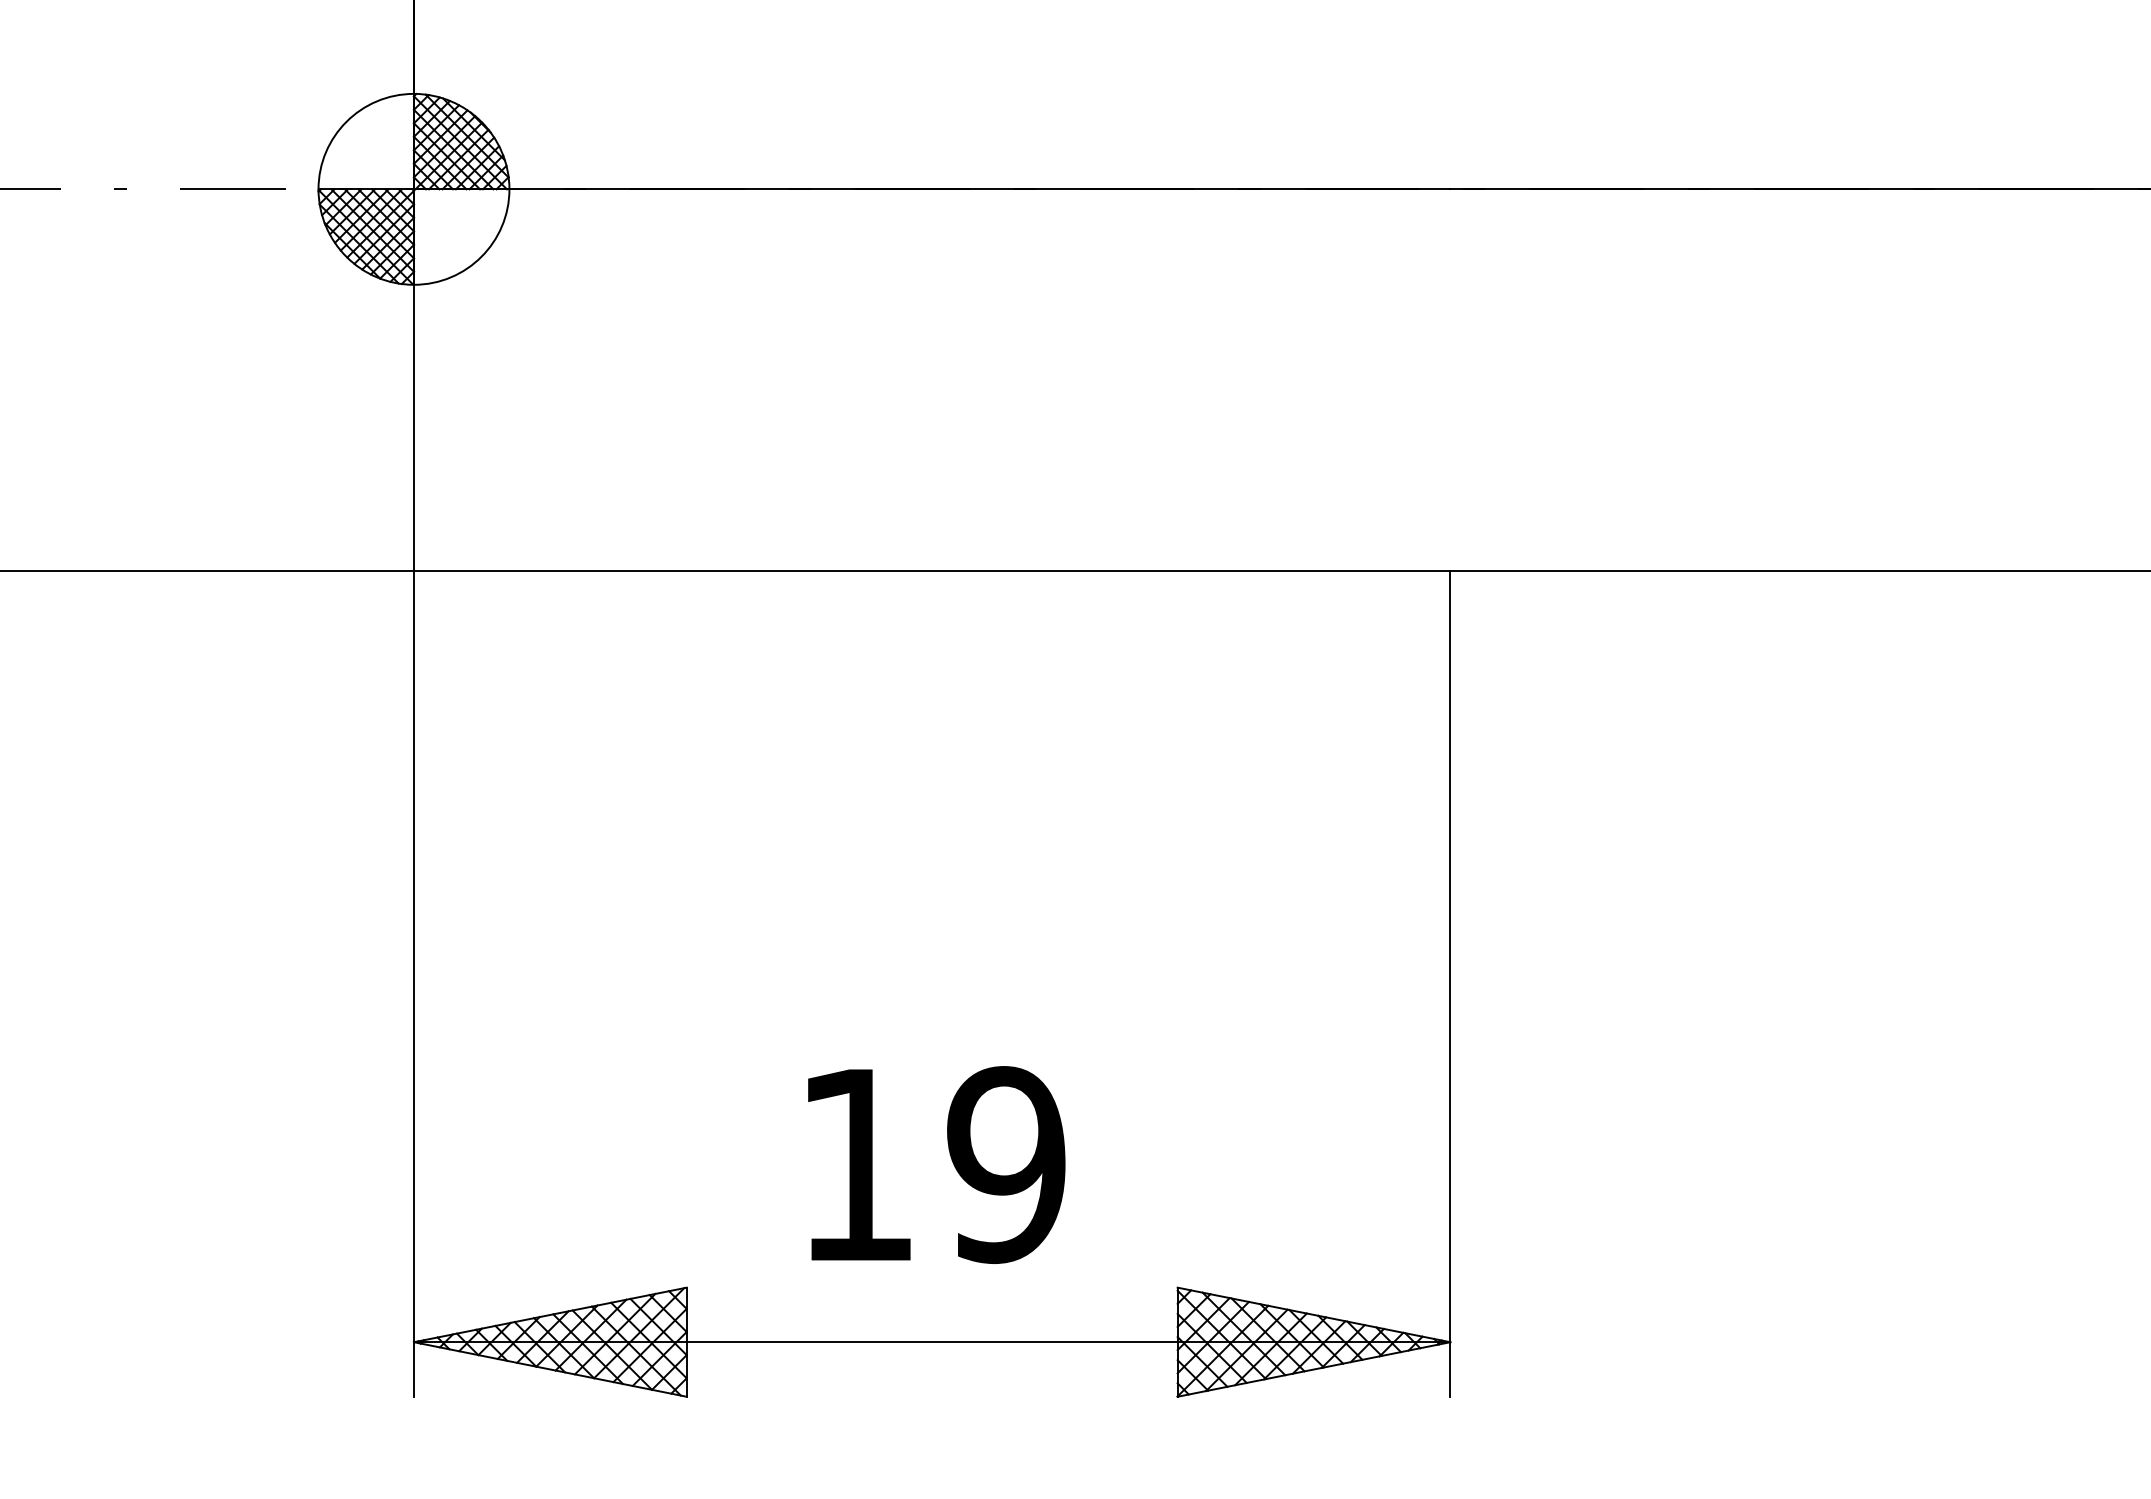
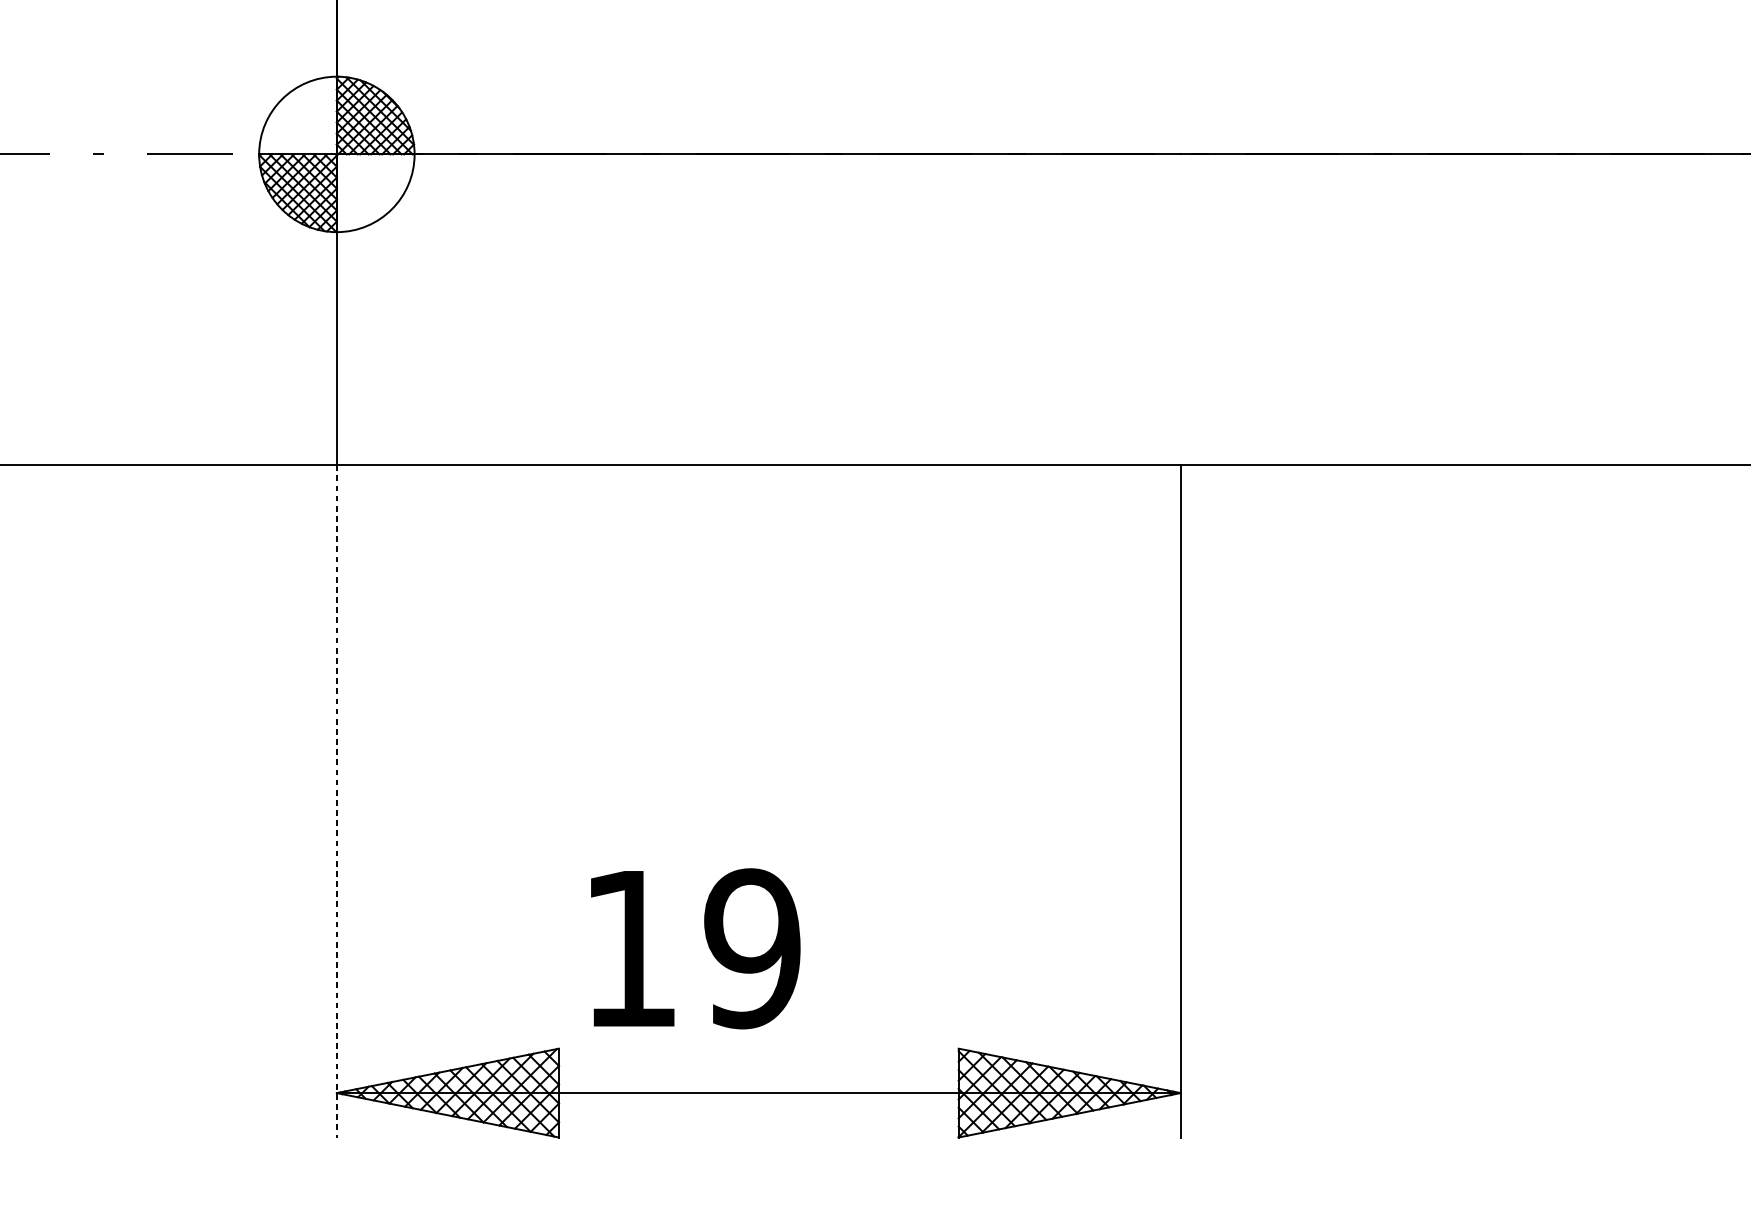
line: (413, 983) -> (336, 801), solid -> dashed
text: (936, 1164) -> (695, 948), moved

